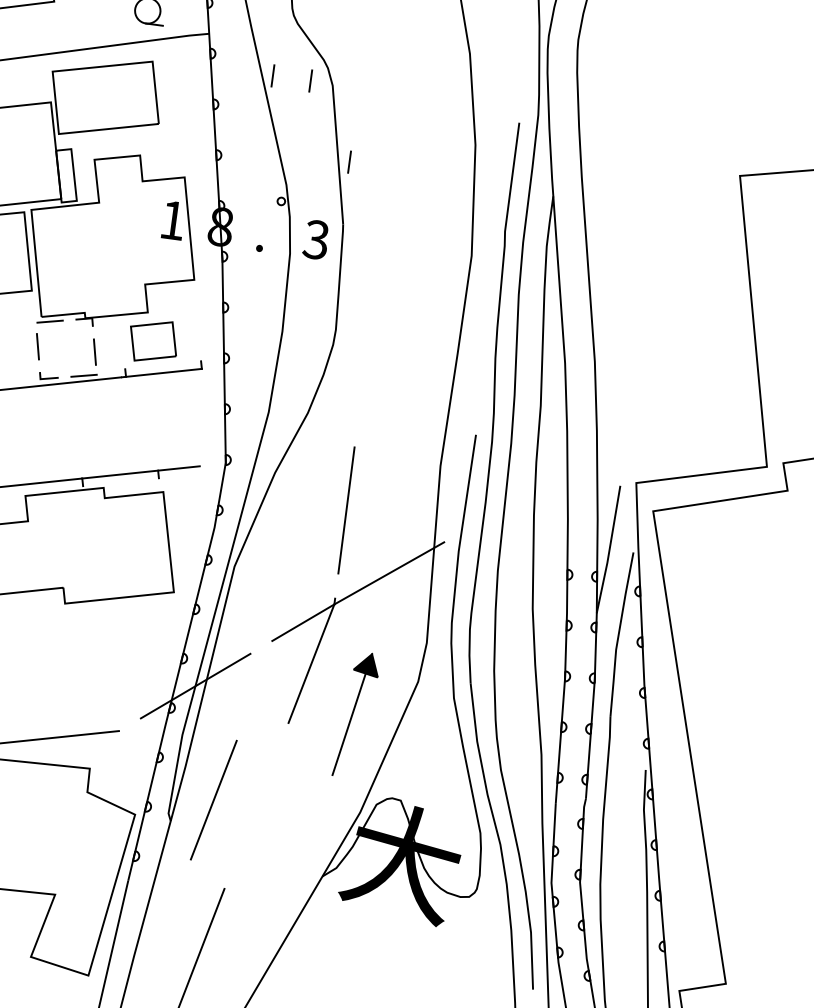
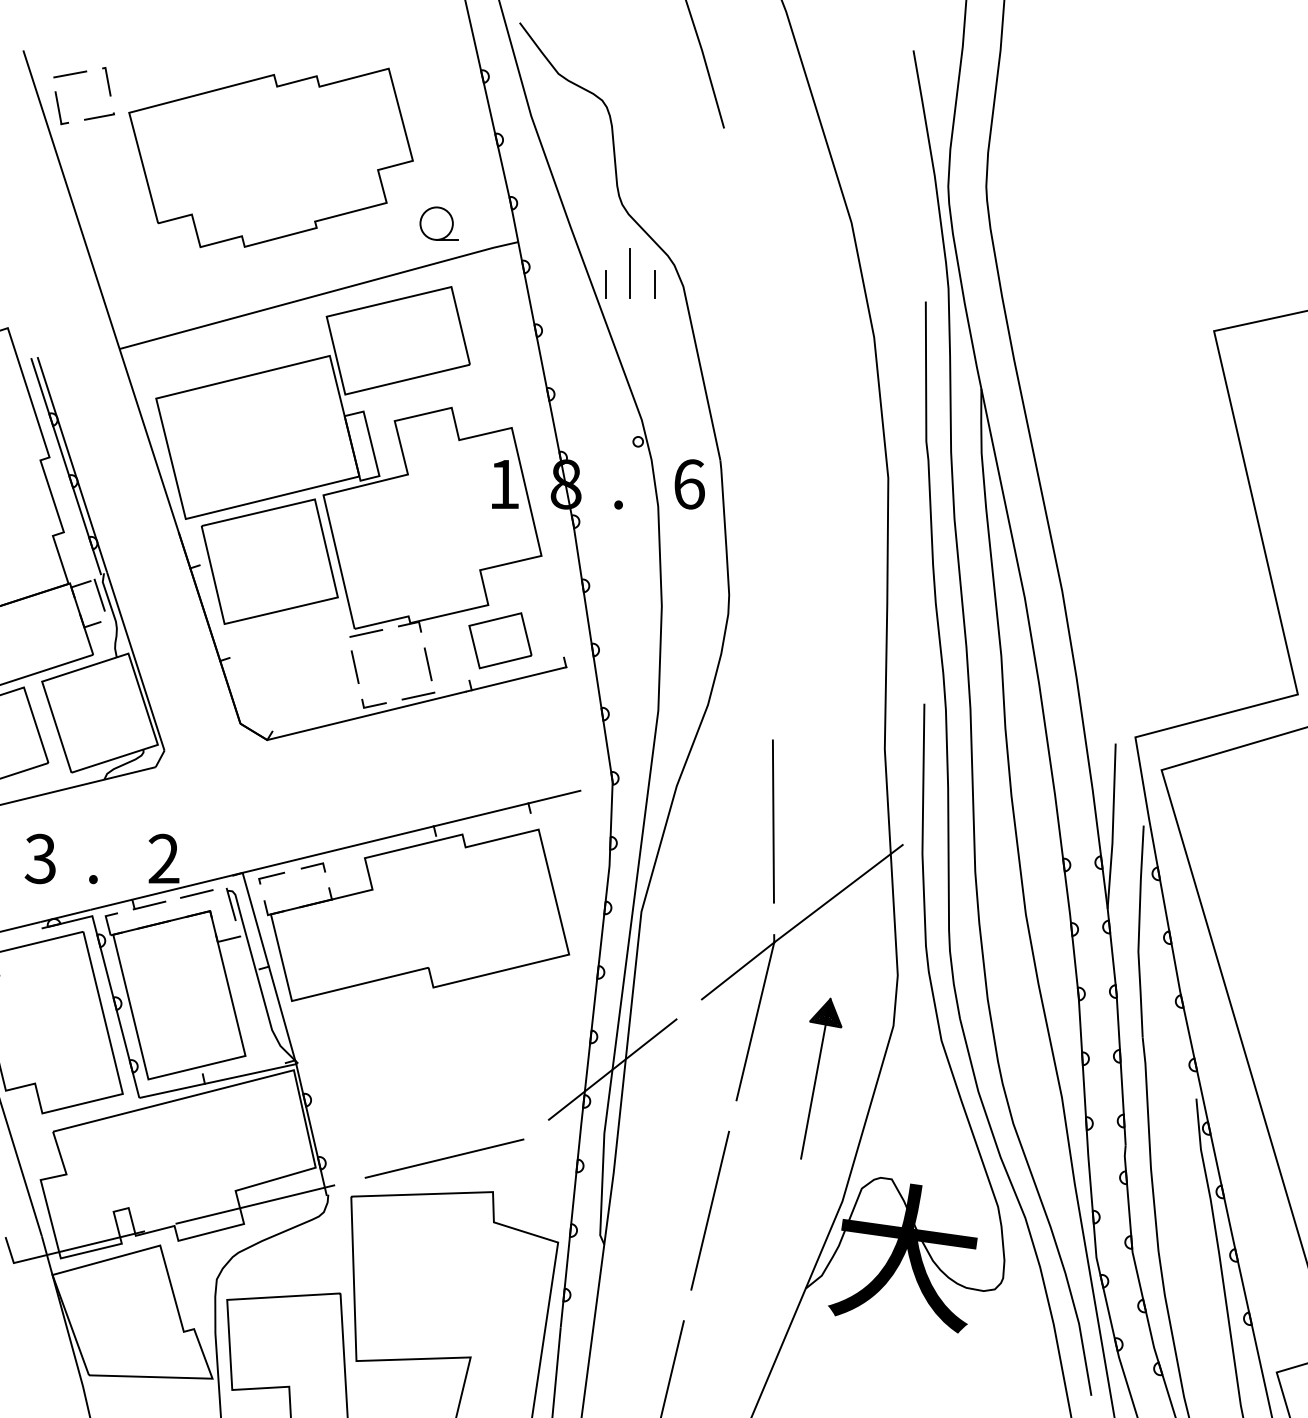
line: (293, 69) -> (630, 273), added
line: (349, 162) -> (717, 380), removed
text: (315, 239) -> (688, 484), 3 -> 6
line: (213, 799) -> (709, 1210), moved

